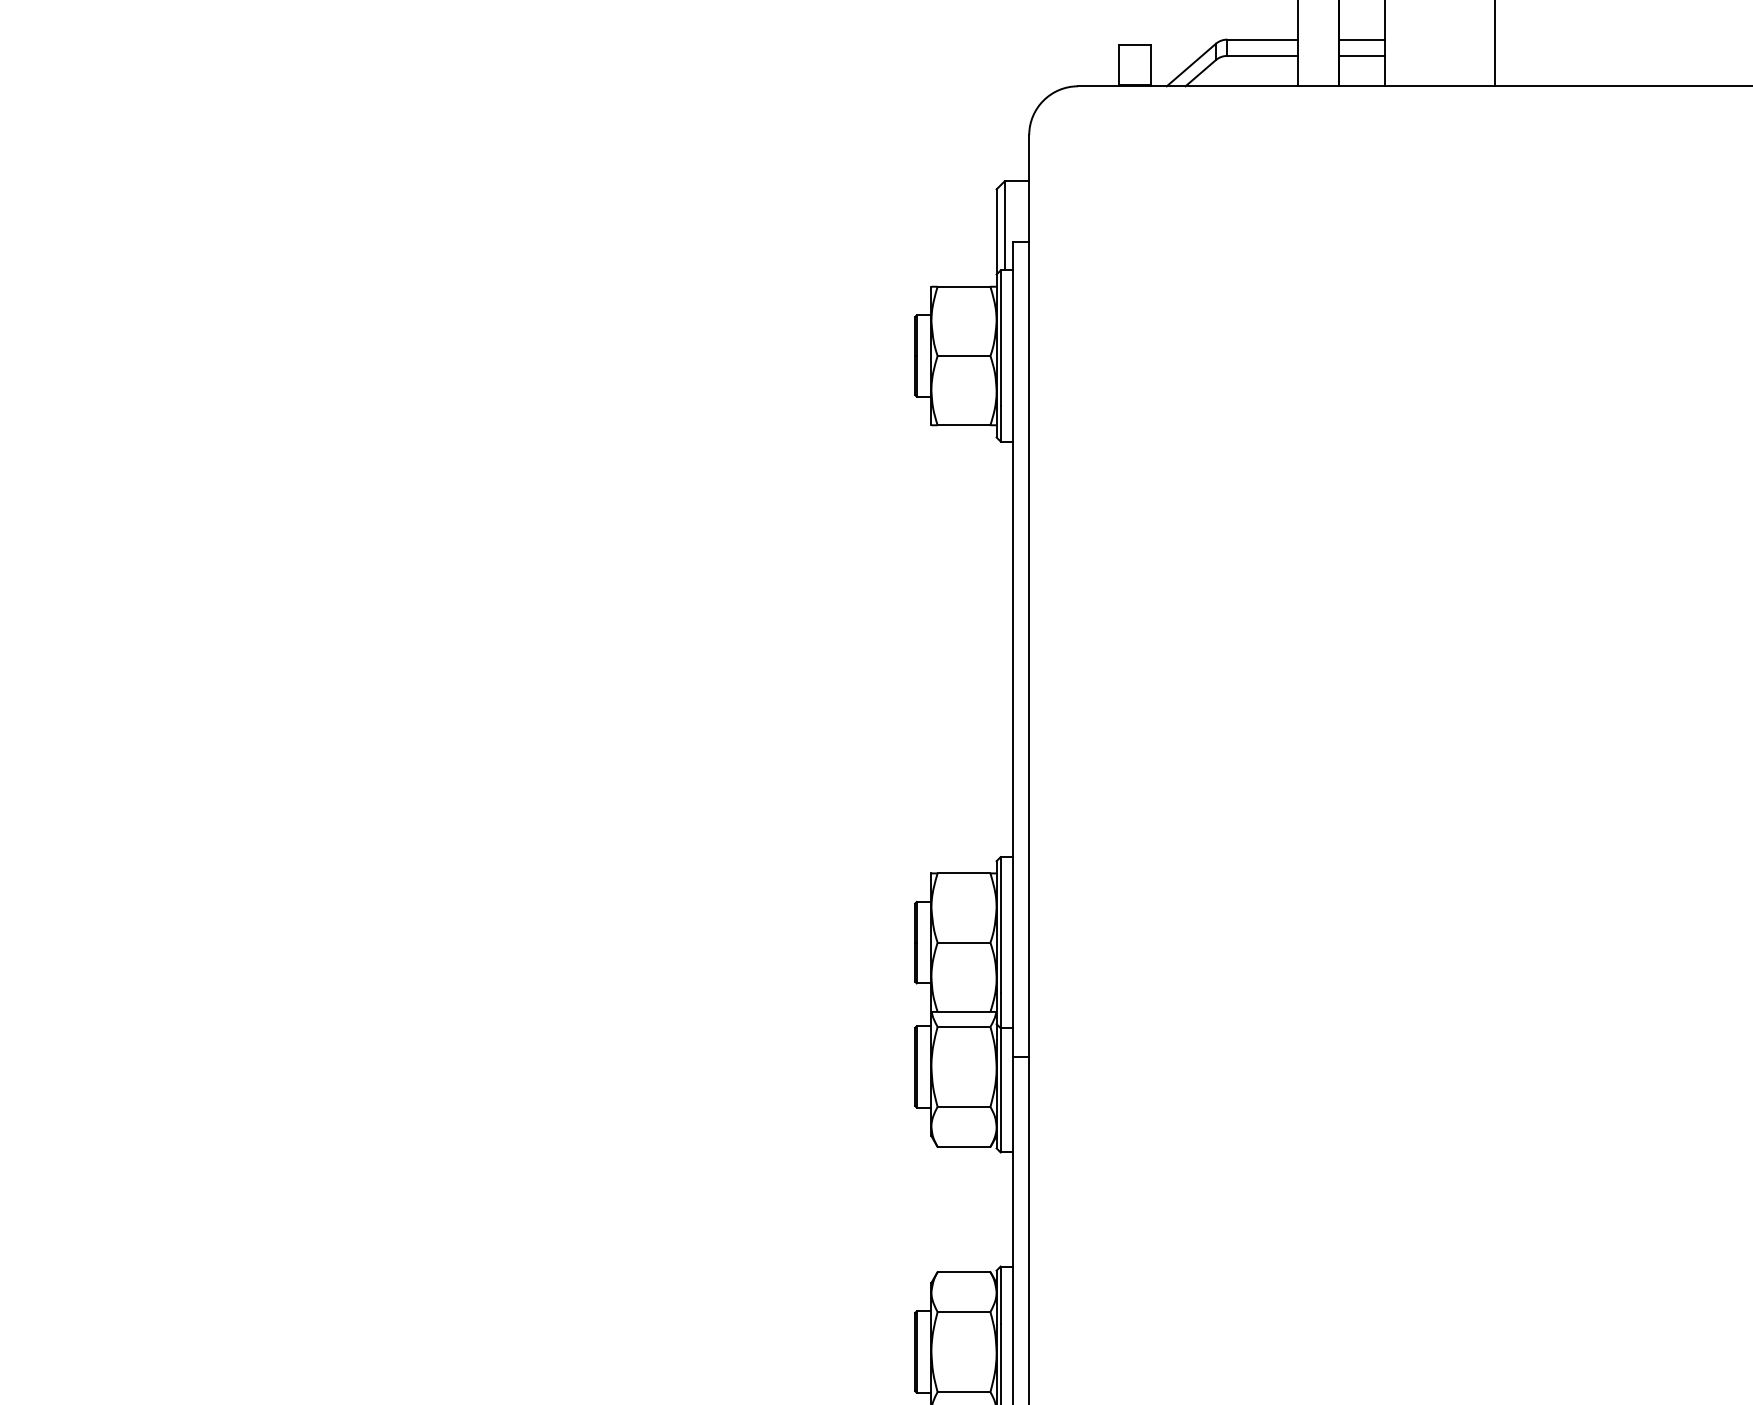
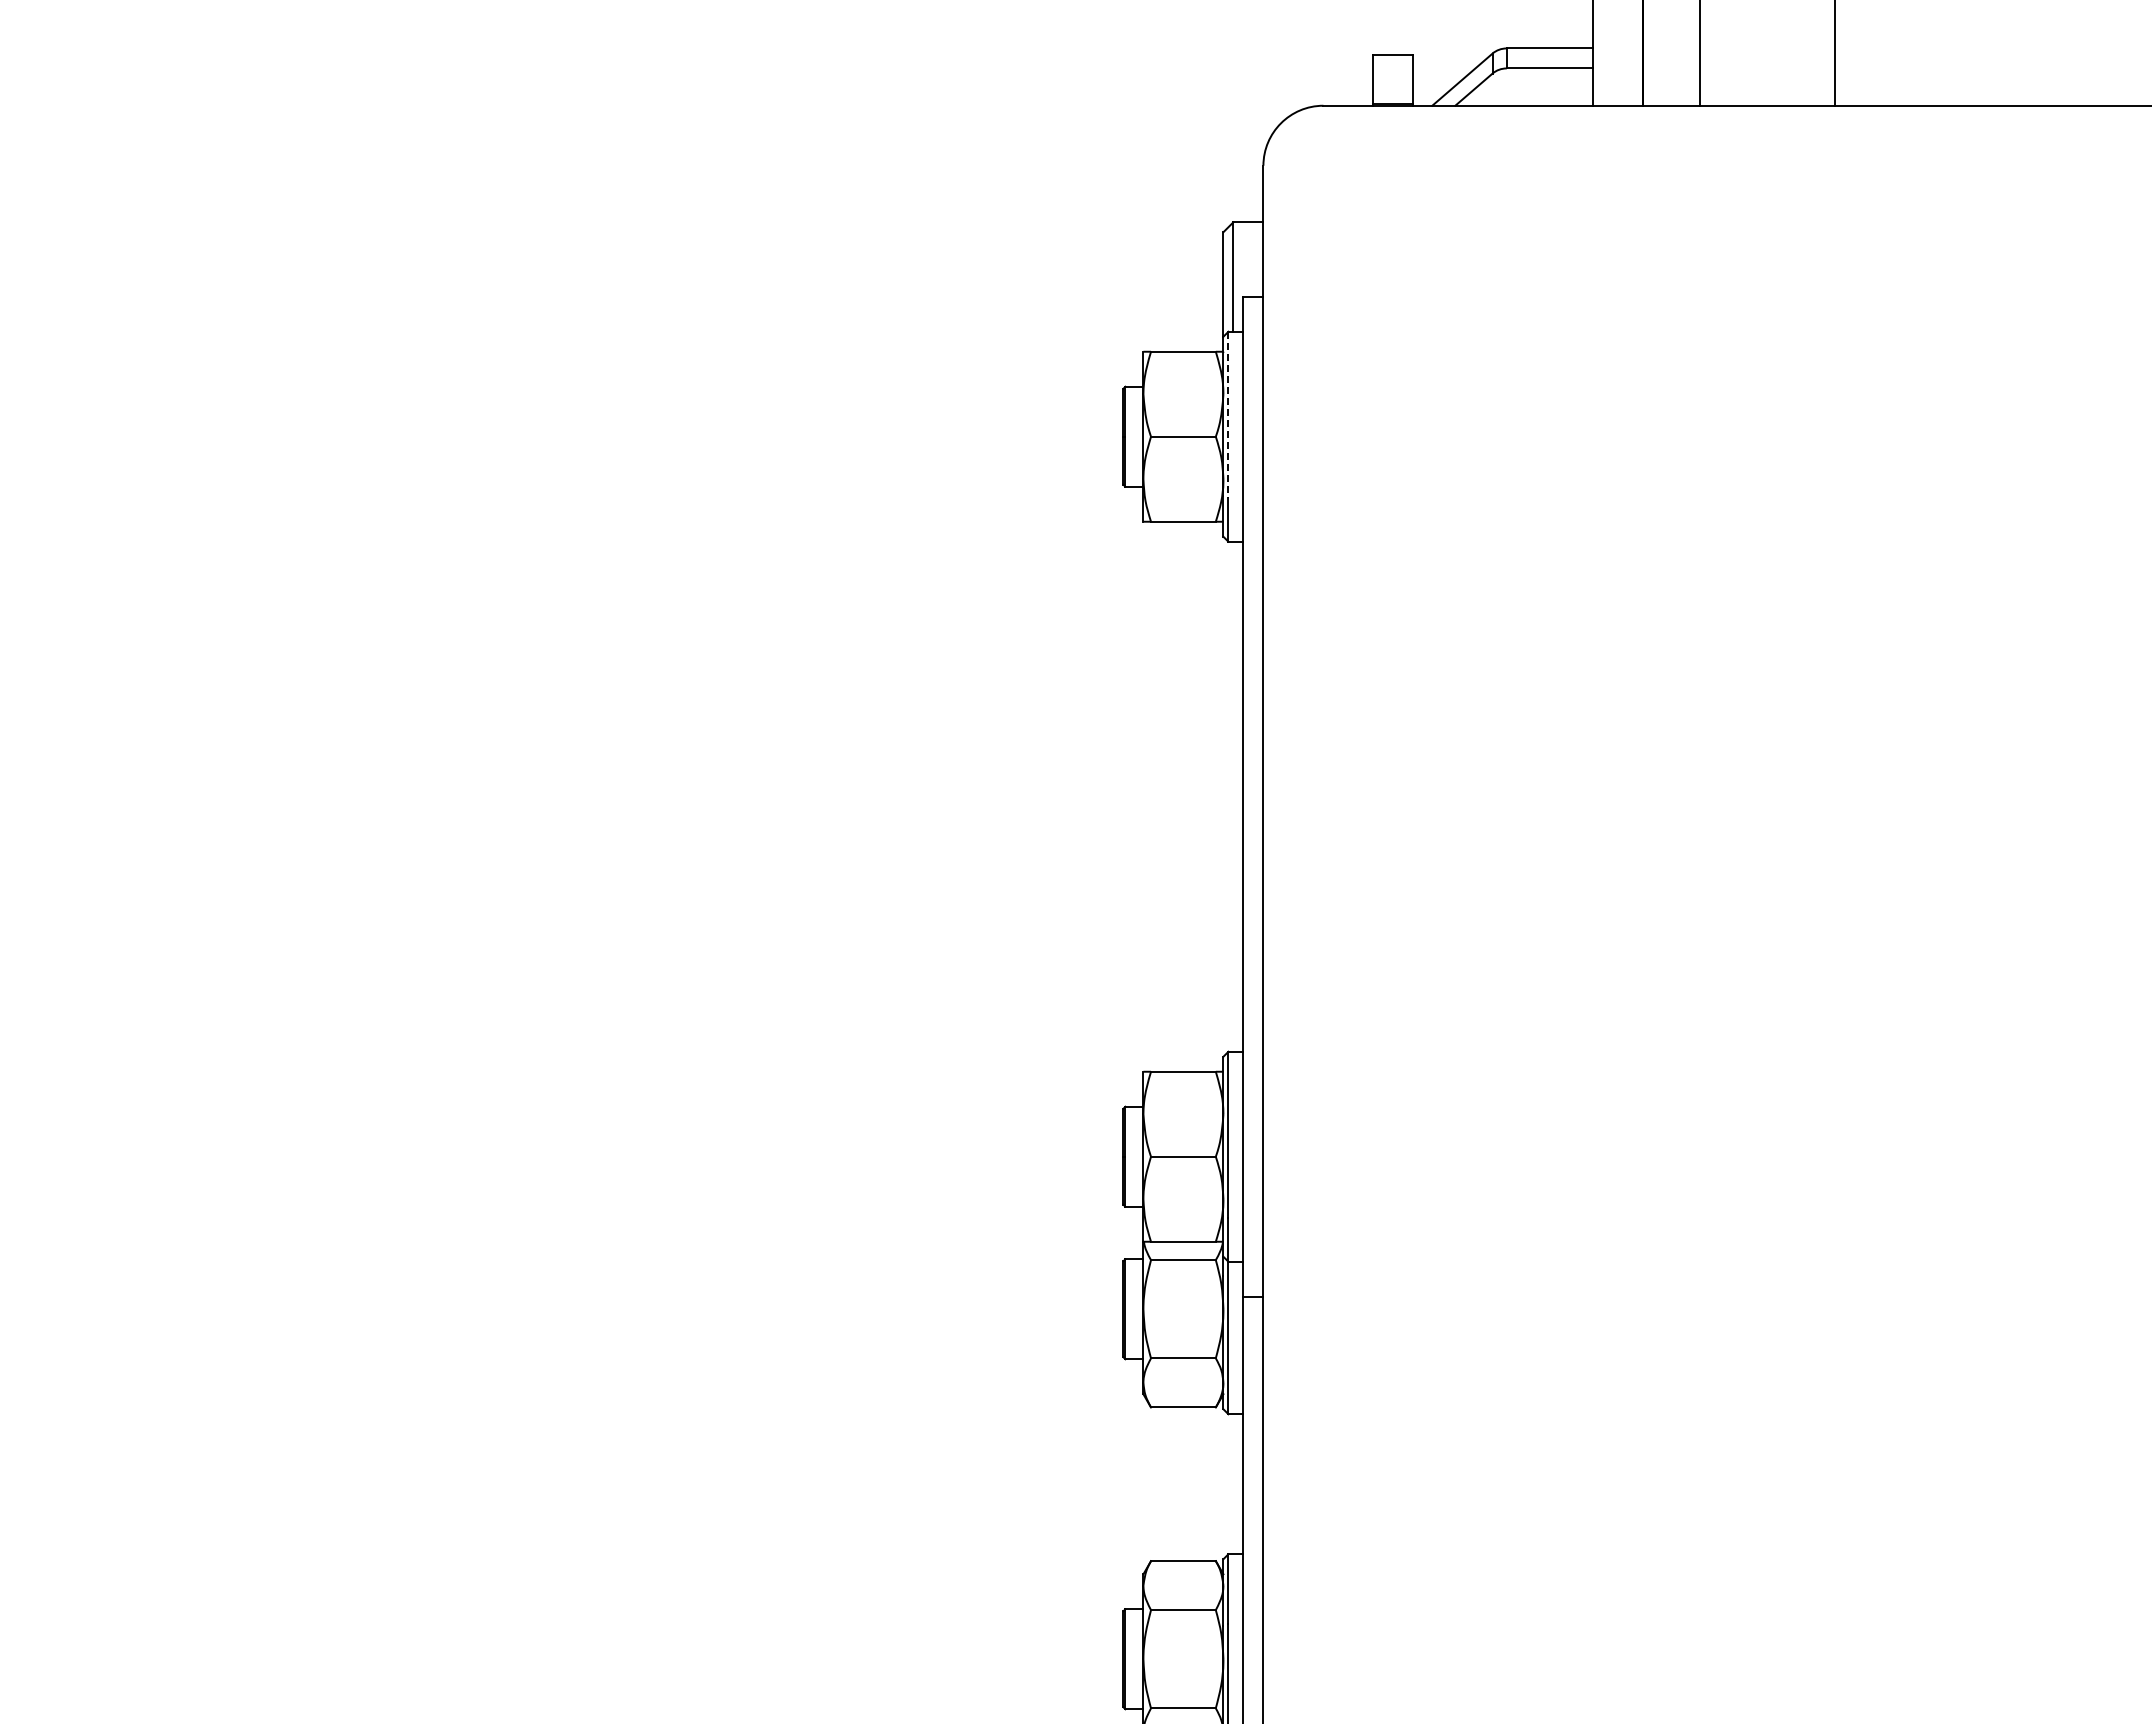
line: (1361, 39) -> (1671, 48), removed
line: (1361, 55) -> (1671, 68), removed
line: (1000, 338) -> (1228, 415), solid -> dashed

